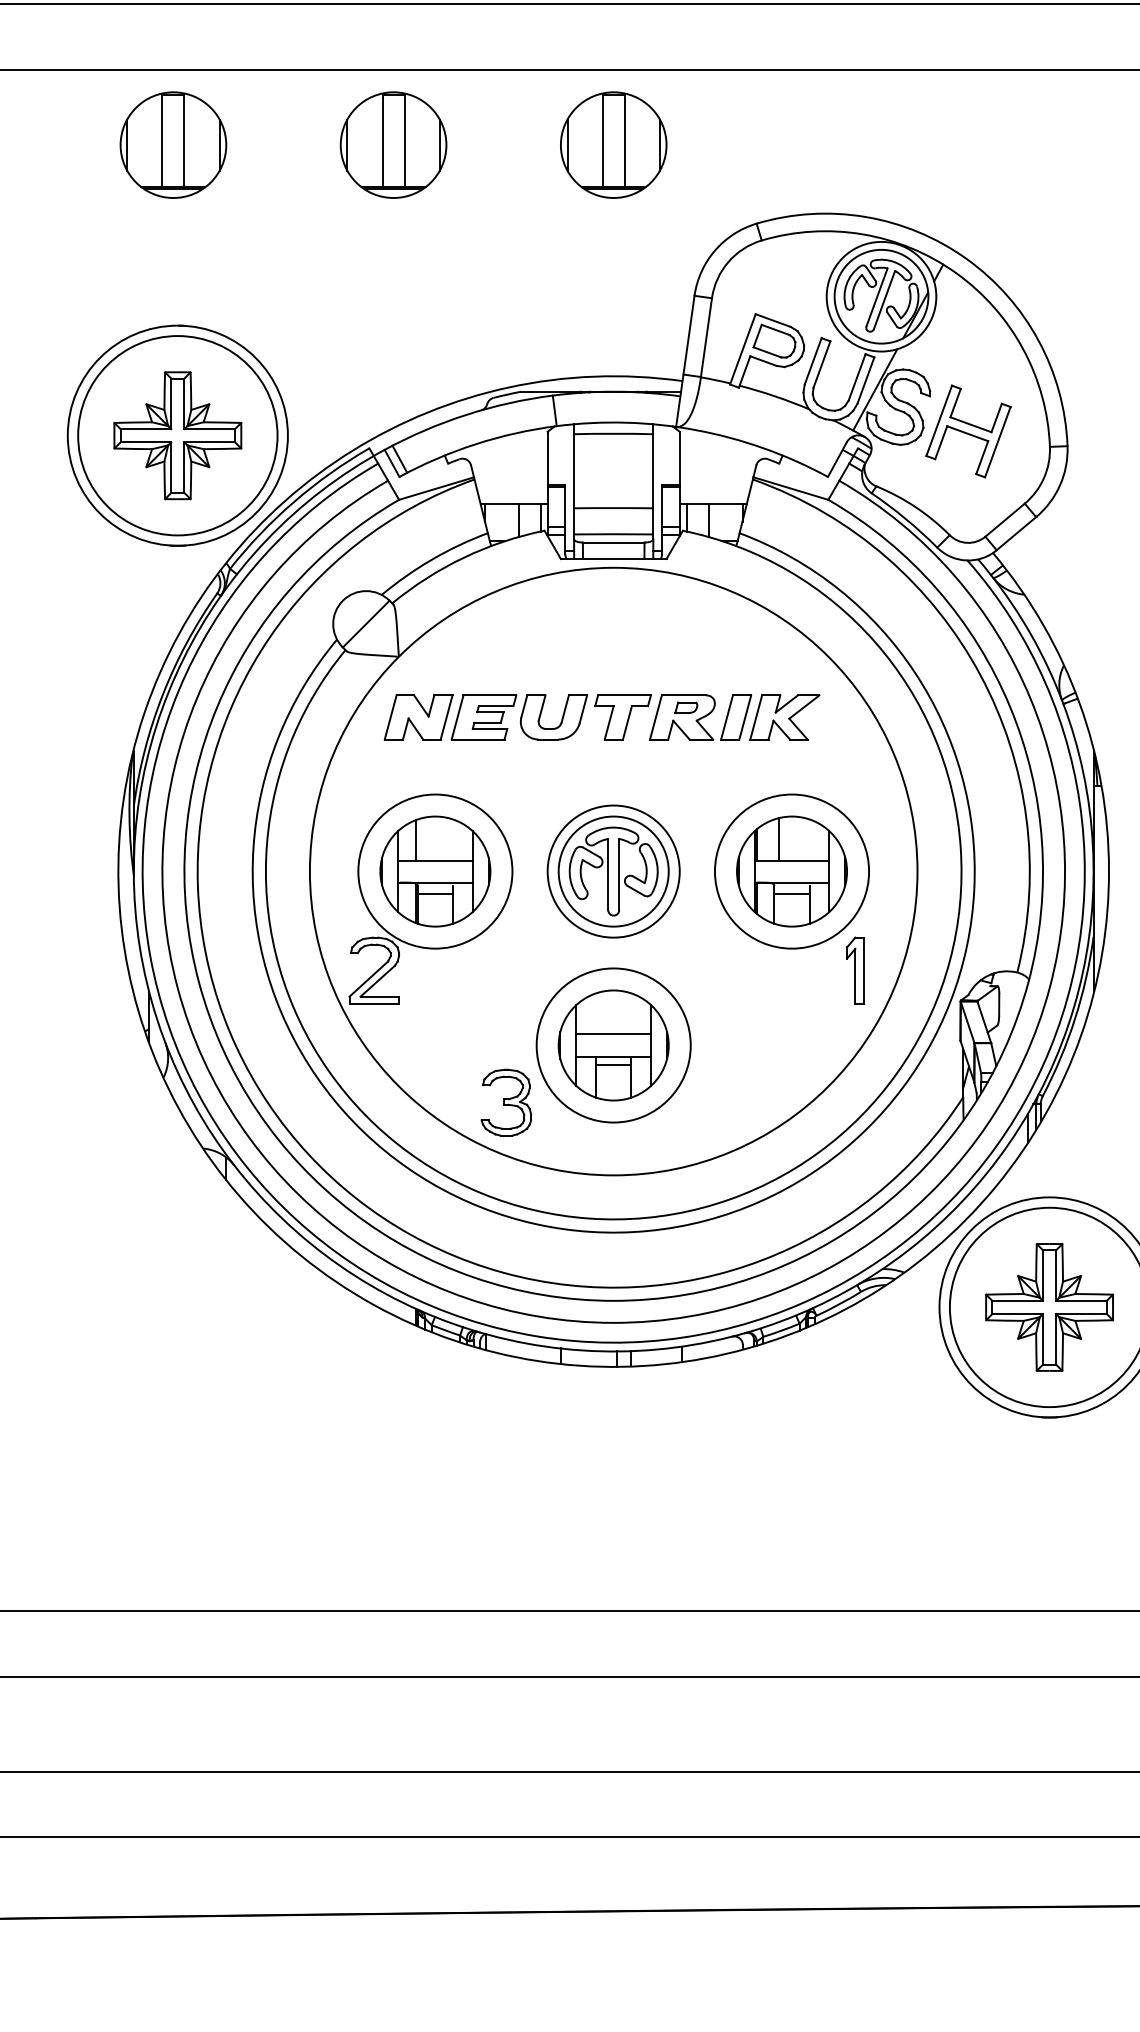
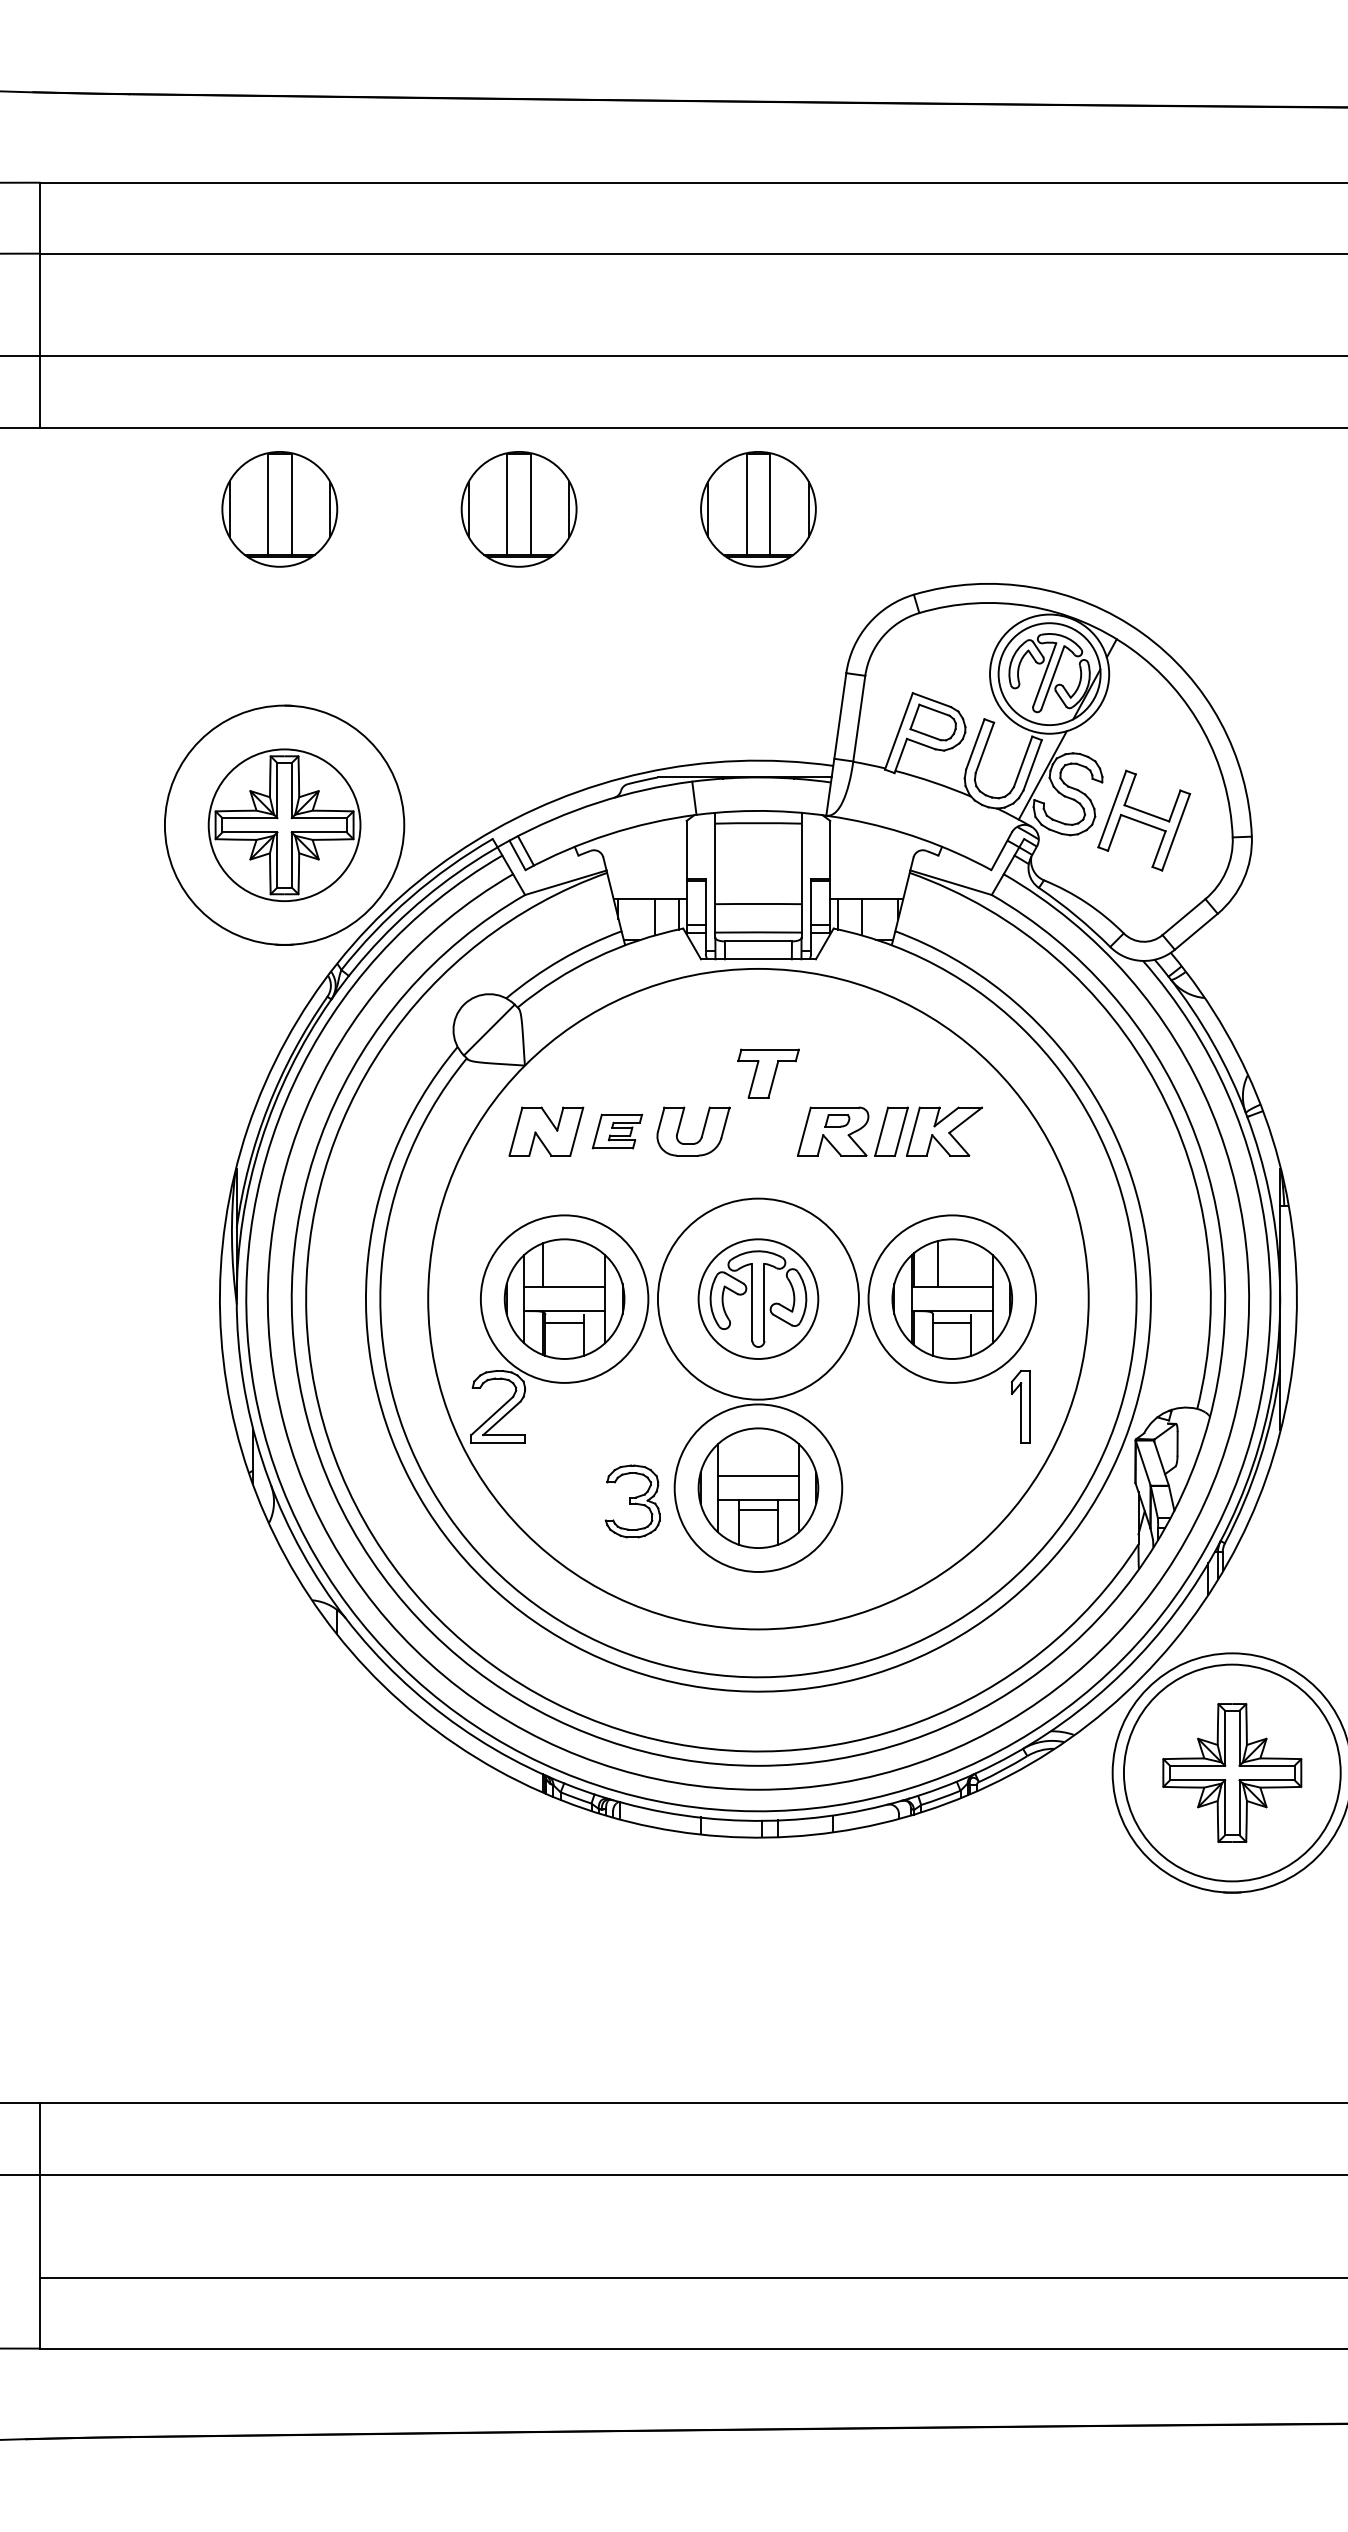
circle: (177, 435) -> (284, 824), size x0.7
part: (484, 717) -> (617, 1131), size x0.7
part: (622, 717) -> (768, 1073), moved
circle: (613, 870) -> (758, 1298), size x1.4
part: (506, 1102) -> (632, 1501), moved

